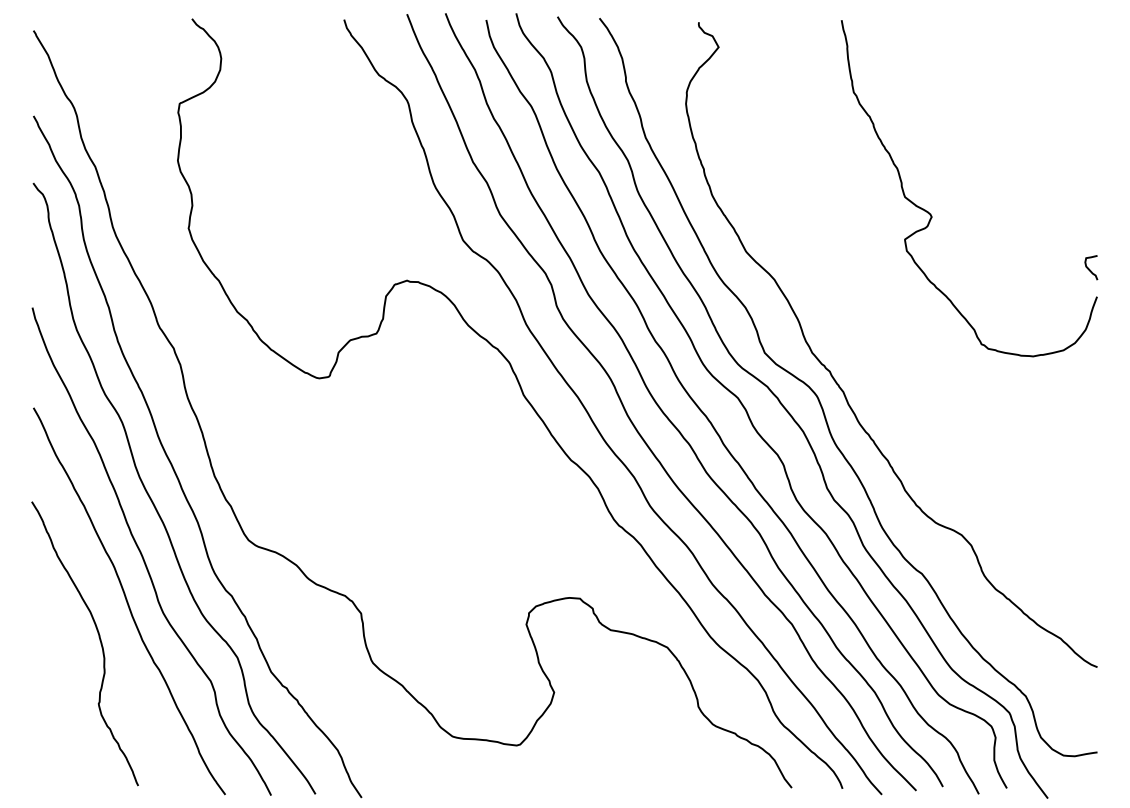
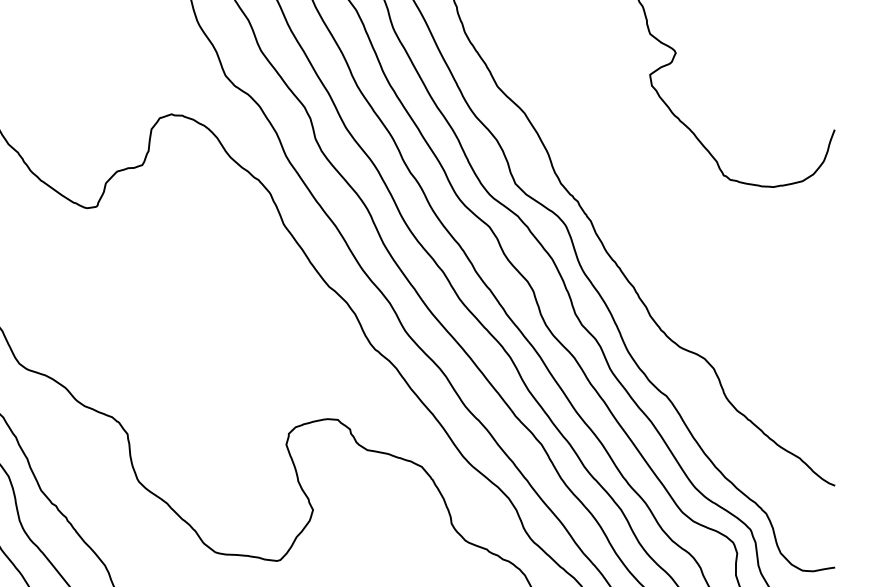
curve: (1089, 268) -> (827, 102), removed

